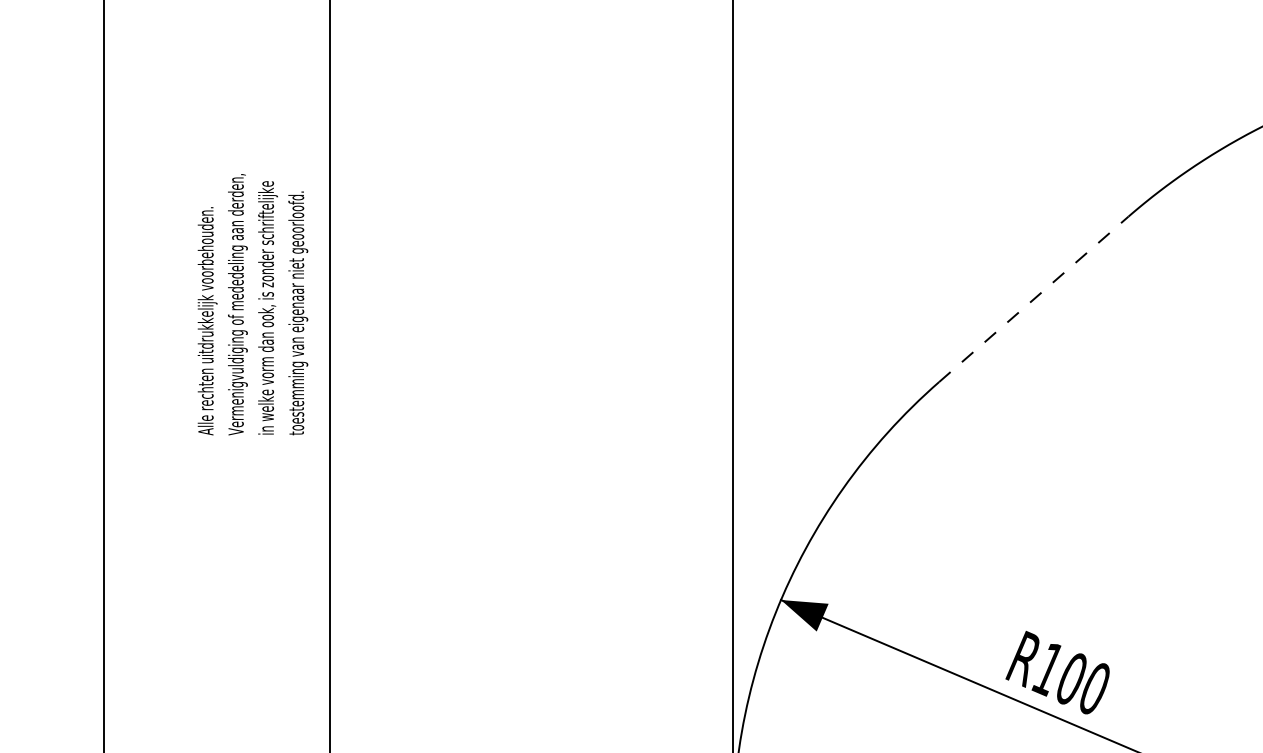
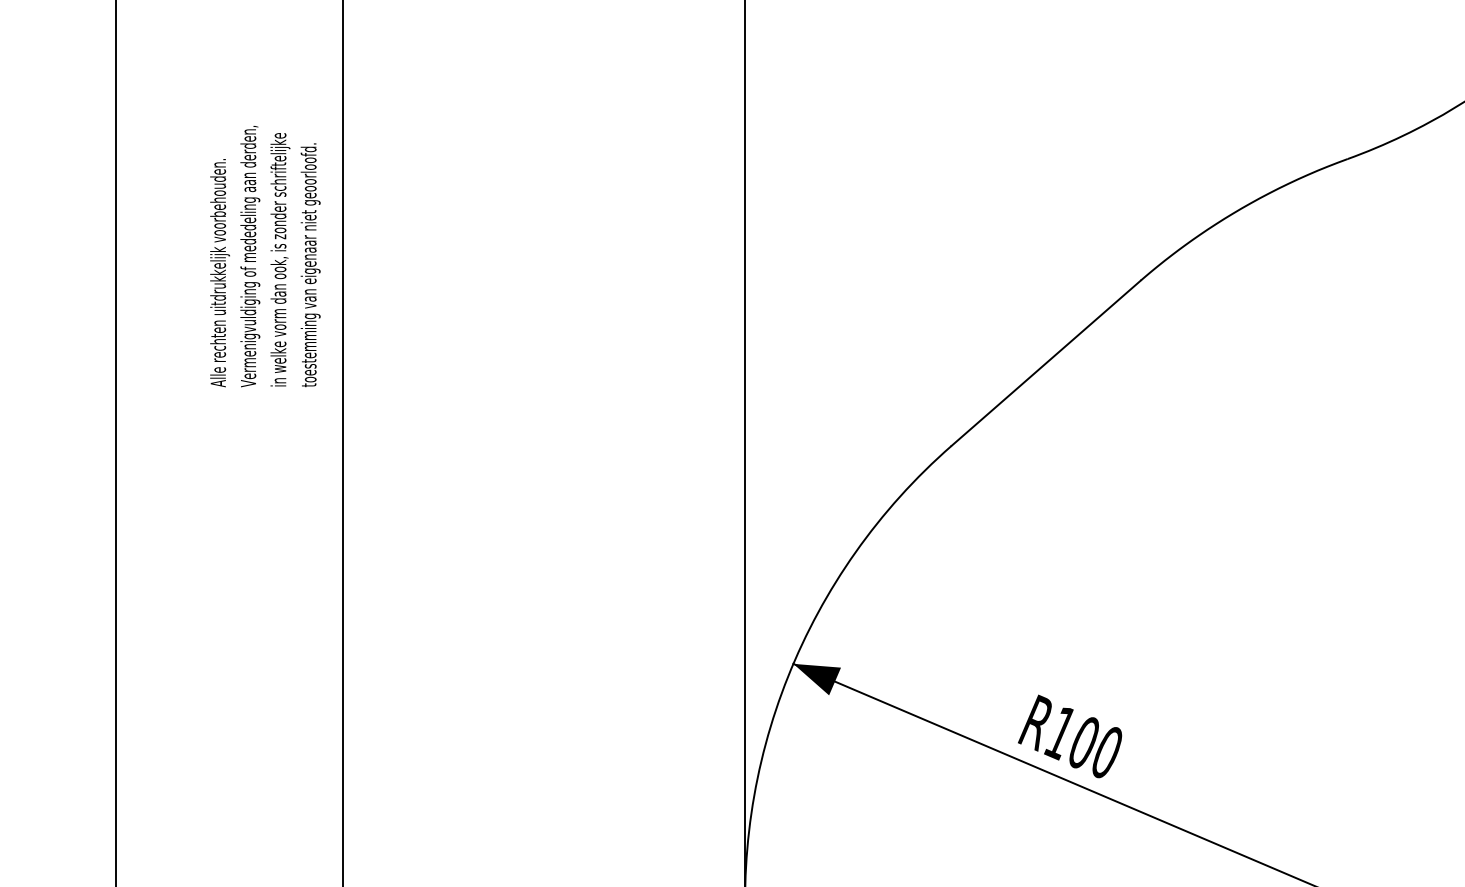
line: (1034, 299) -> (1046, 363), dashed -> solid
text: (253, 304) -> (265, 256), moved

